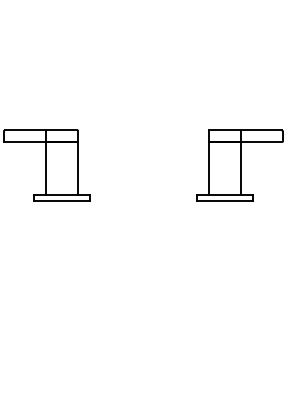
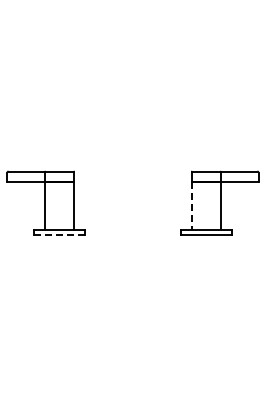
line: (208, 169) -> (191, 206), solid -> dashed
line: (61, 201) -> (59, 235), solid -> dashed

